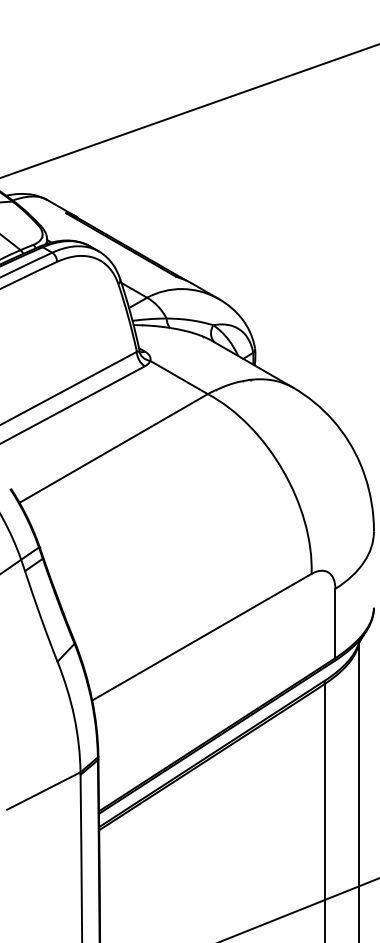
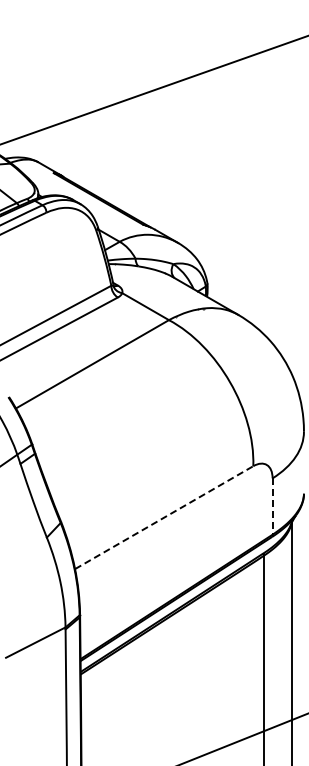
line: (335, 624) -> (272, 507), solid -> dashed
line: (202, 637) -> (164, 517), solid -> dashed

